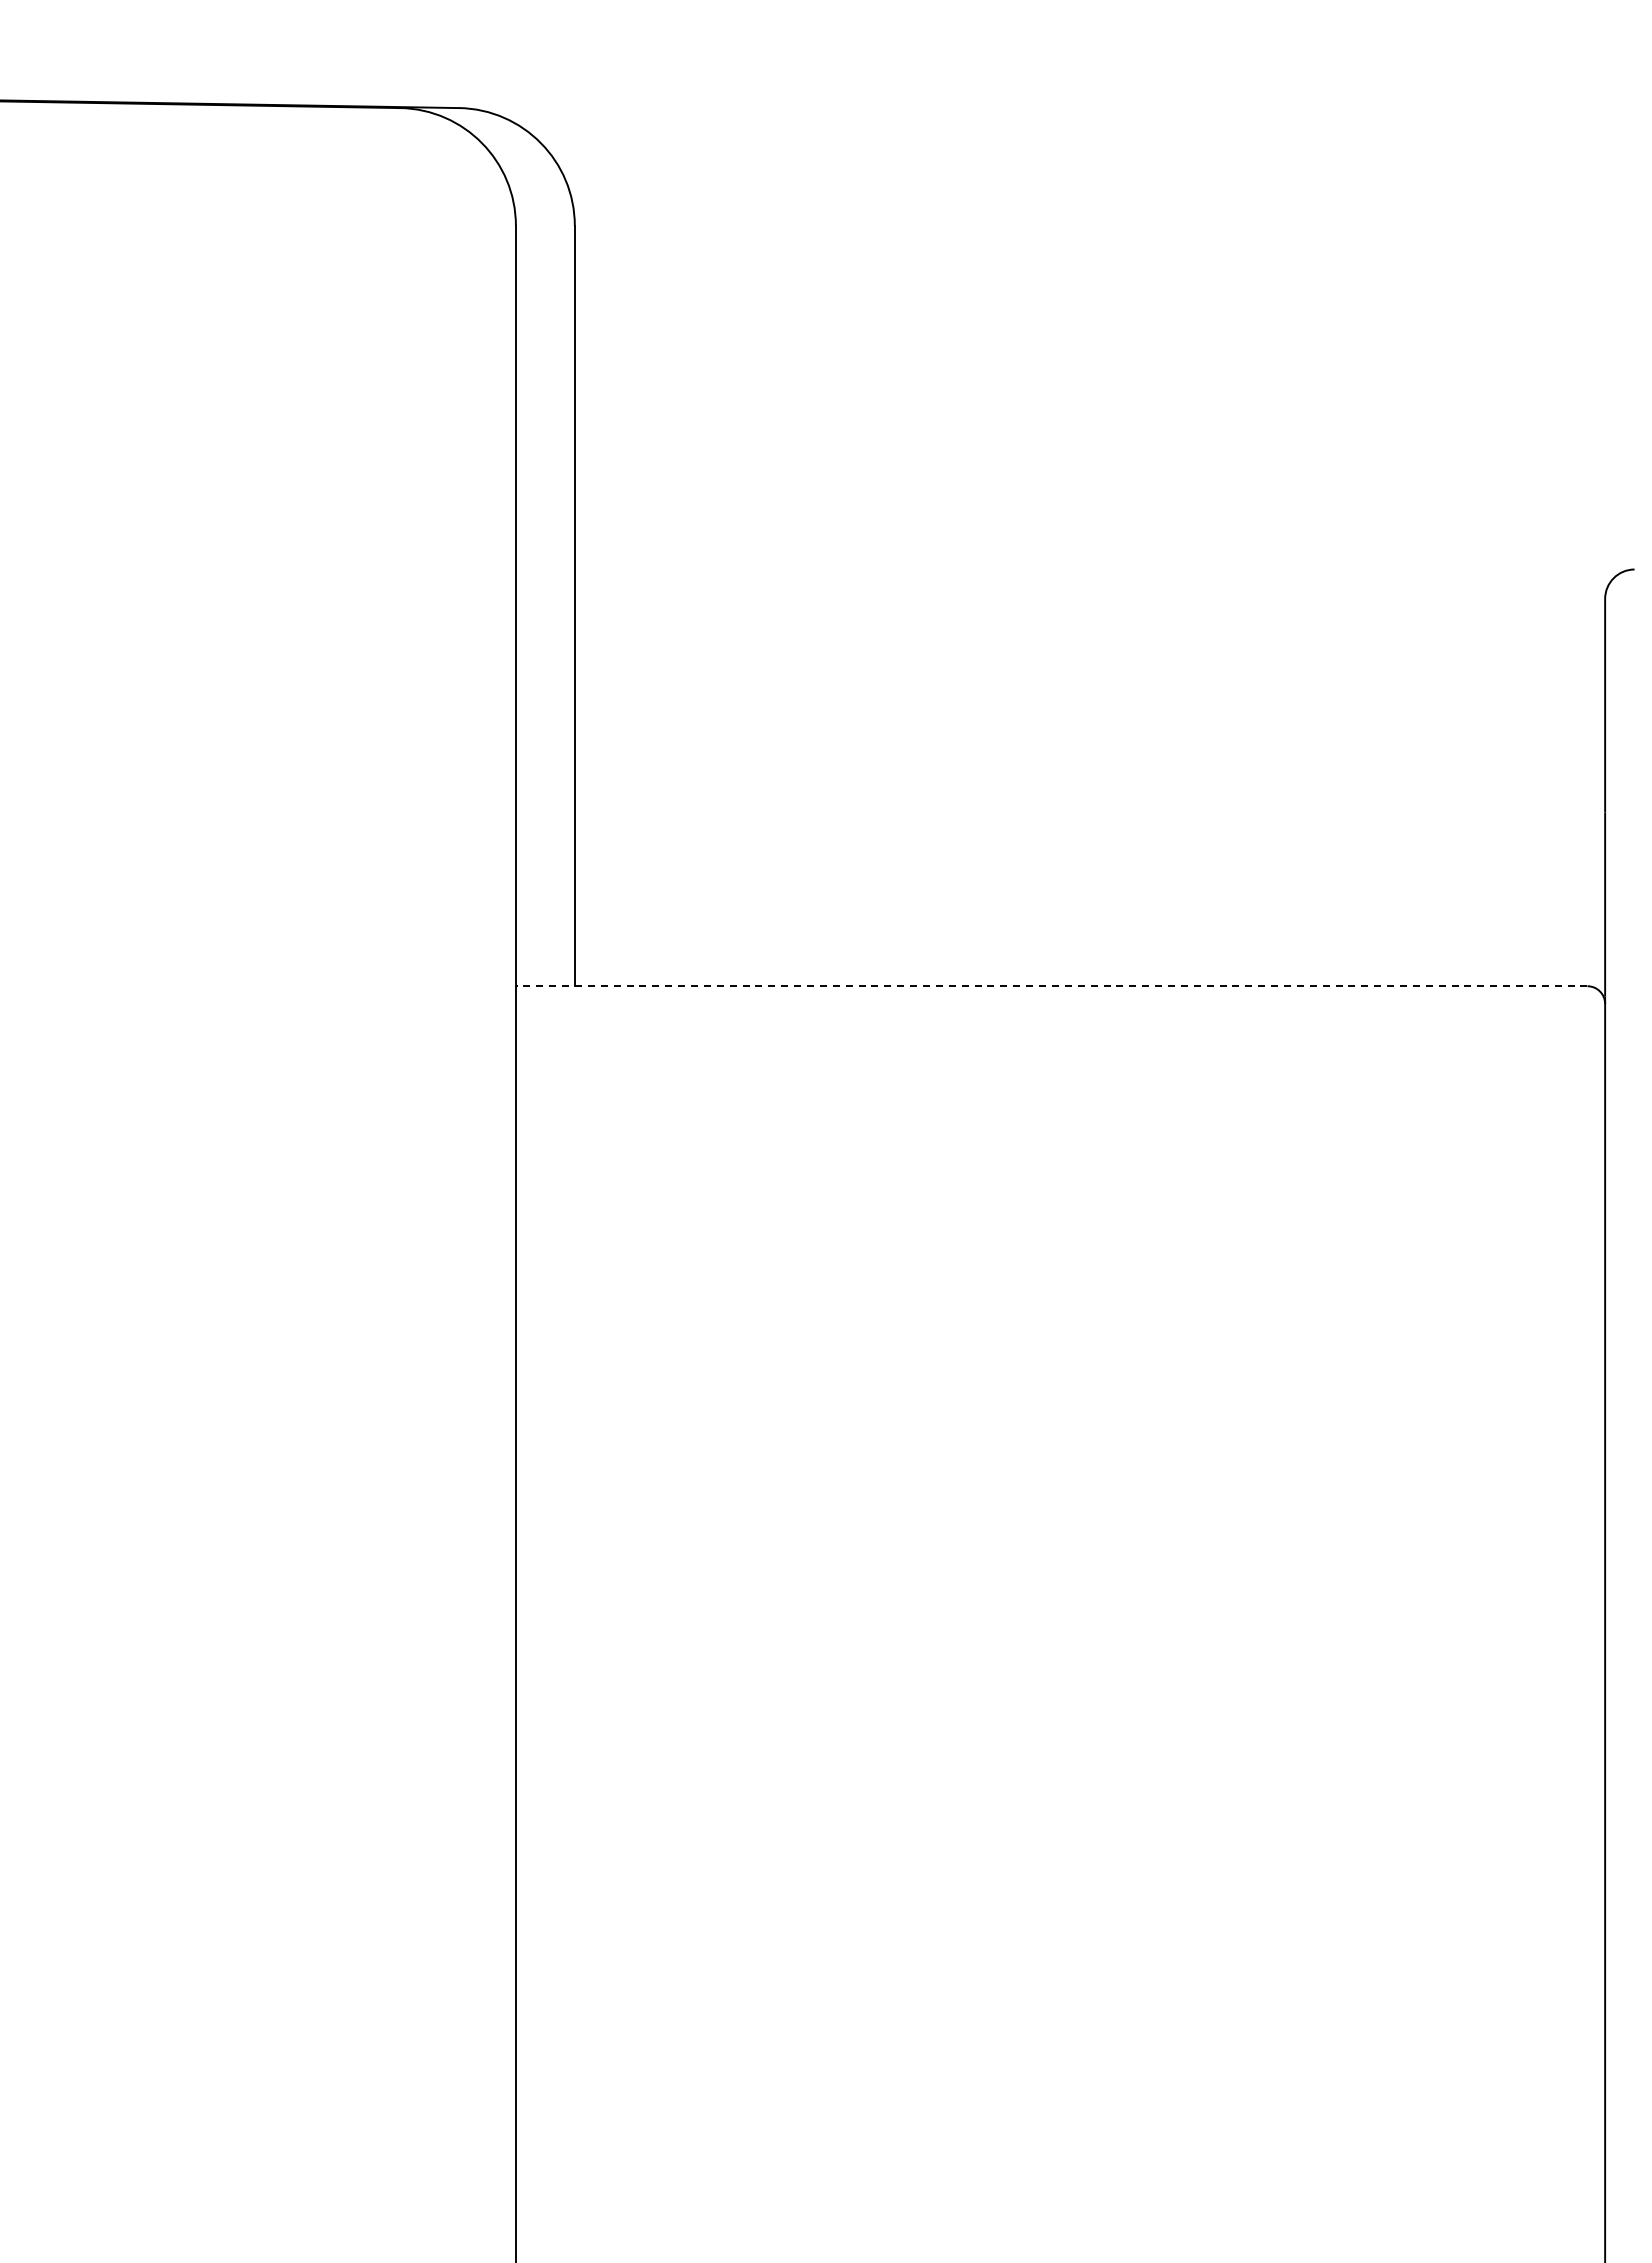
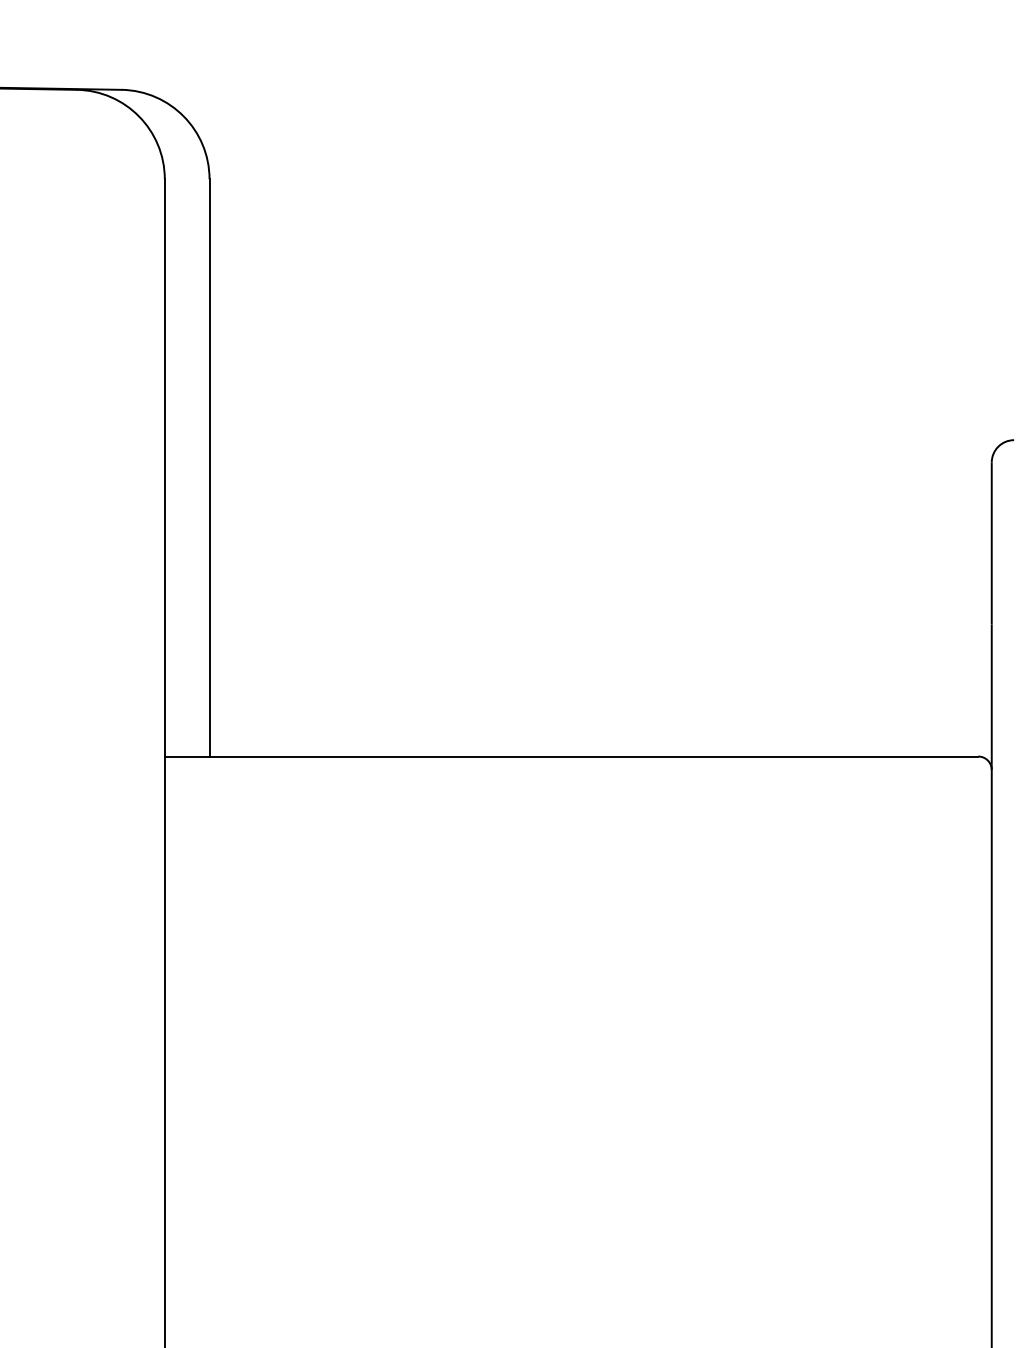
line: (1051, 986) -> (571, 756), dashed -> solid

